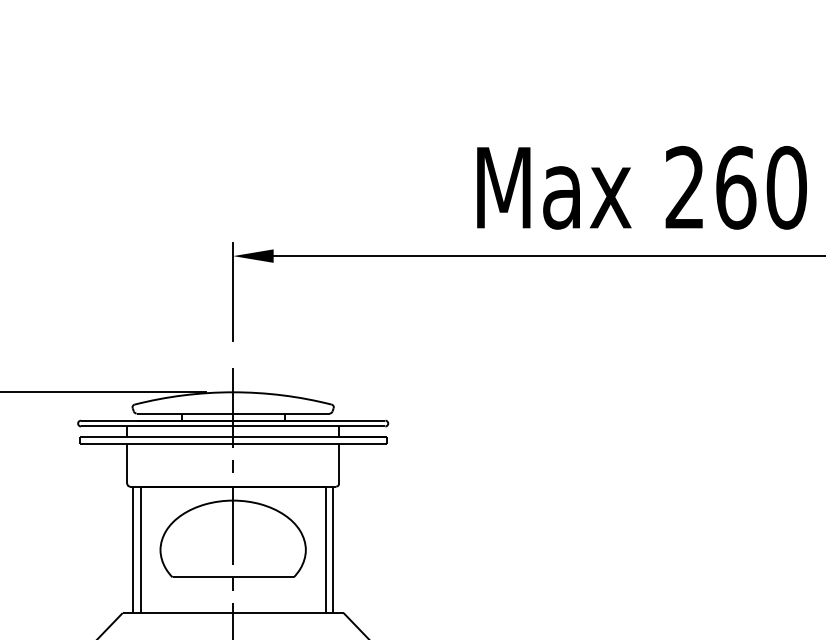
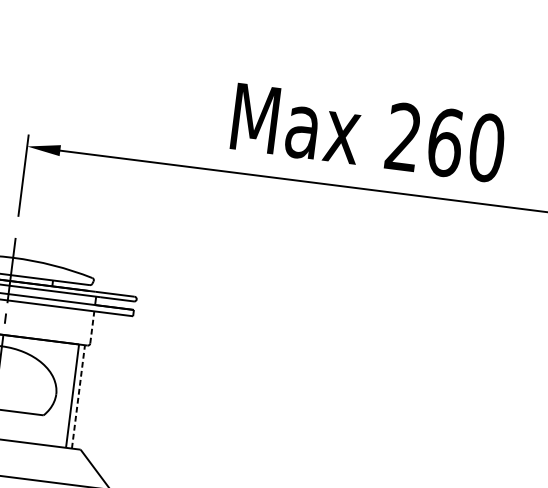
line: (339, 464) -> (92, 327), solid -> dashed
line: (332, 549) -> (78, 396), solid -> dashed

